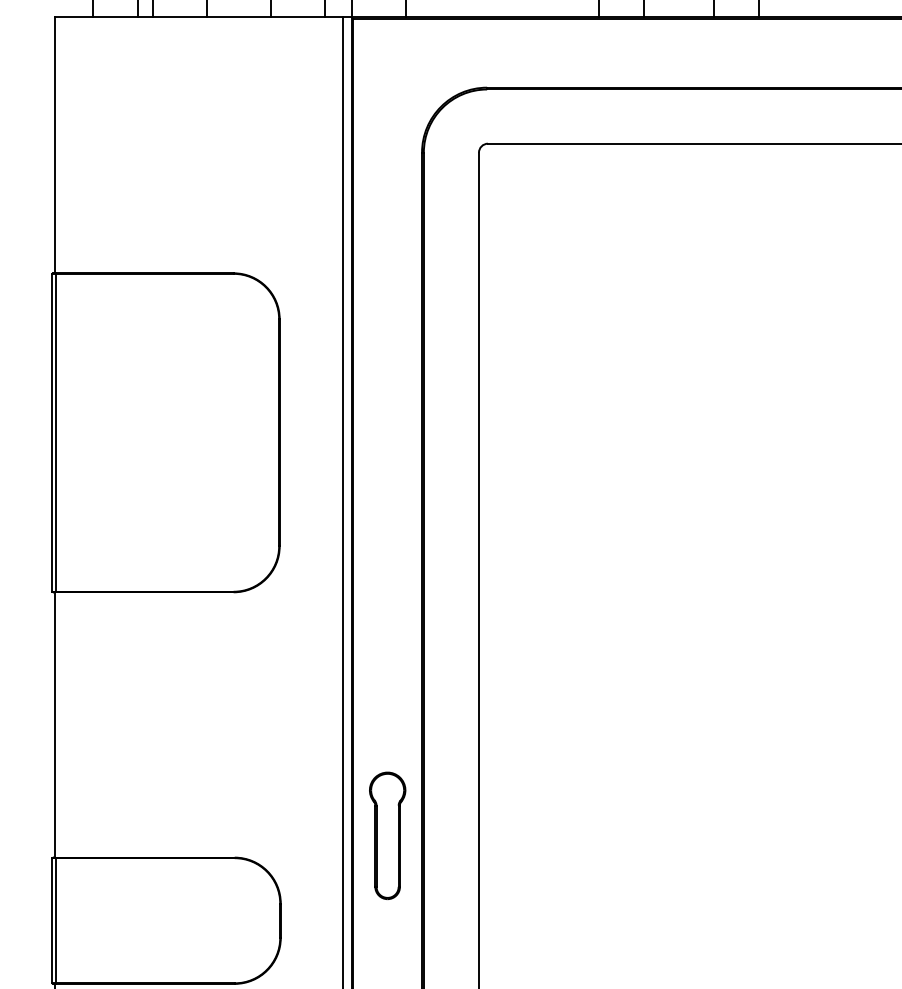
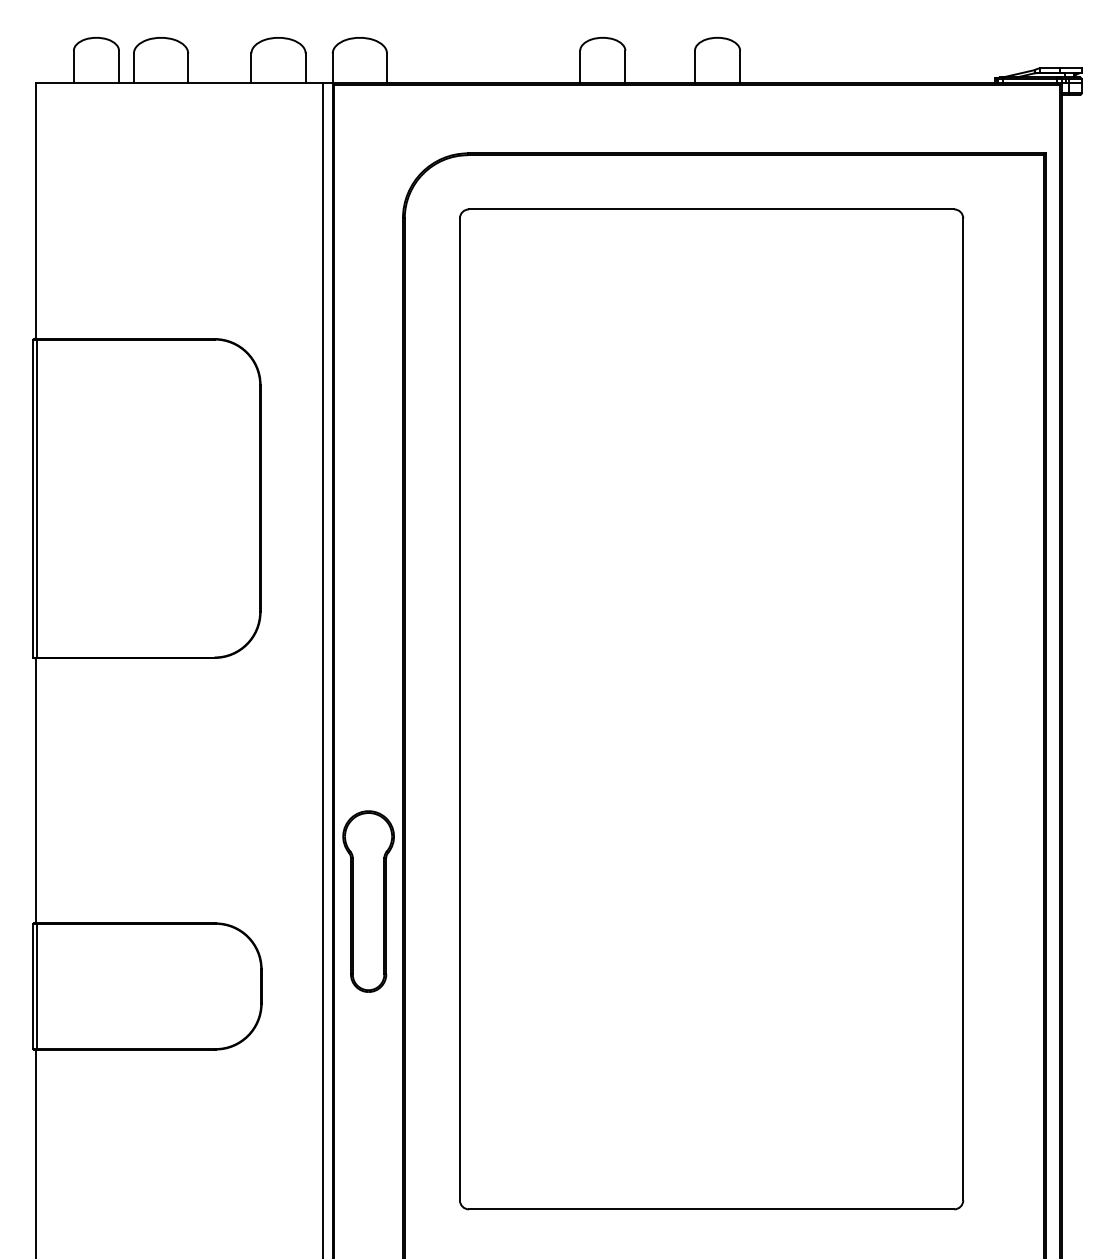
part: (387, 835) -> (368, 901), size x1.43

